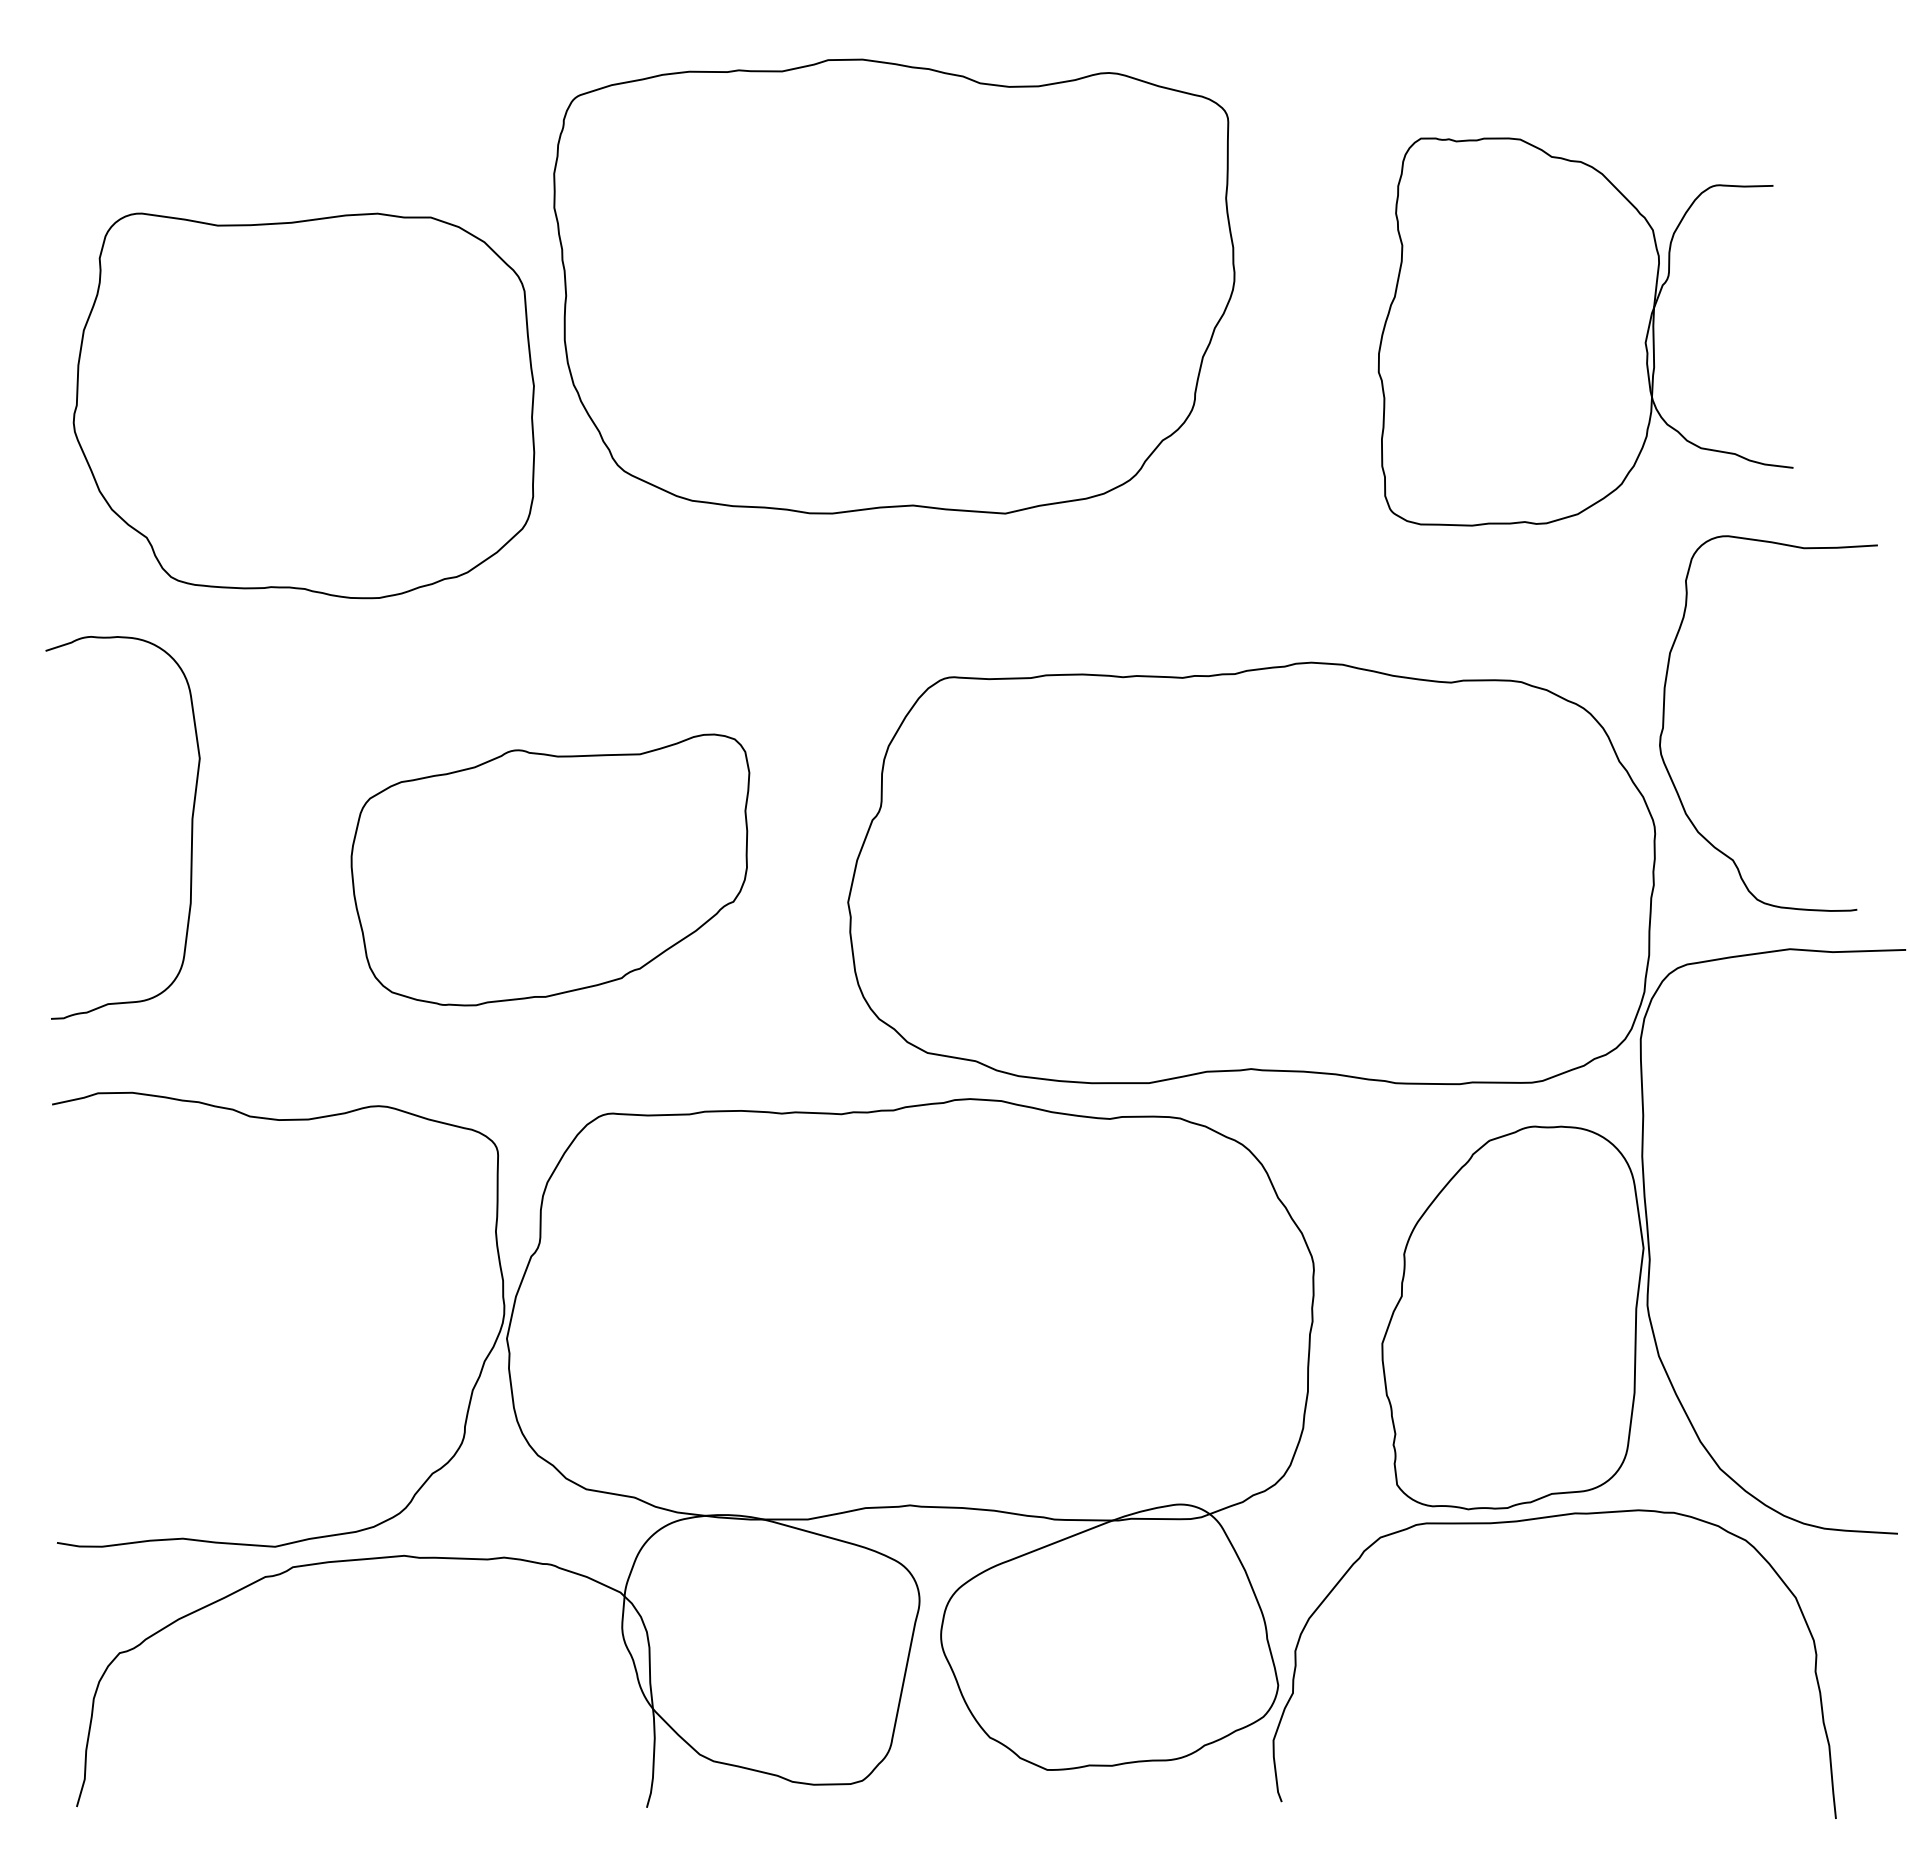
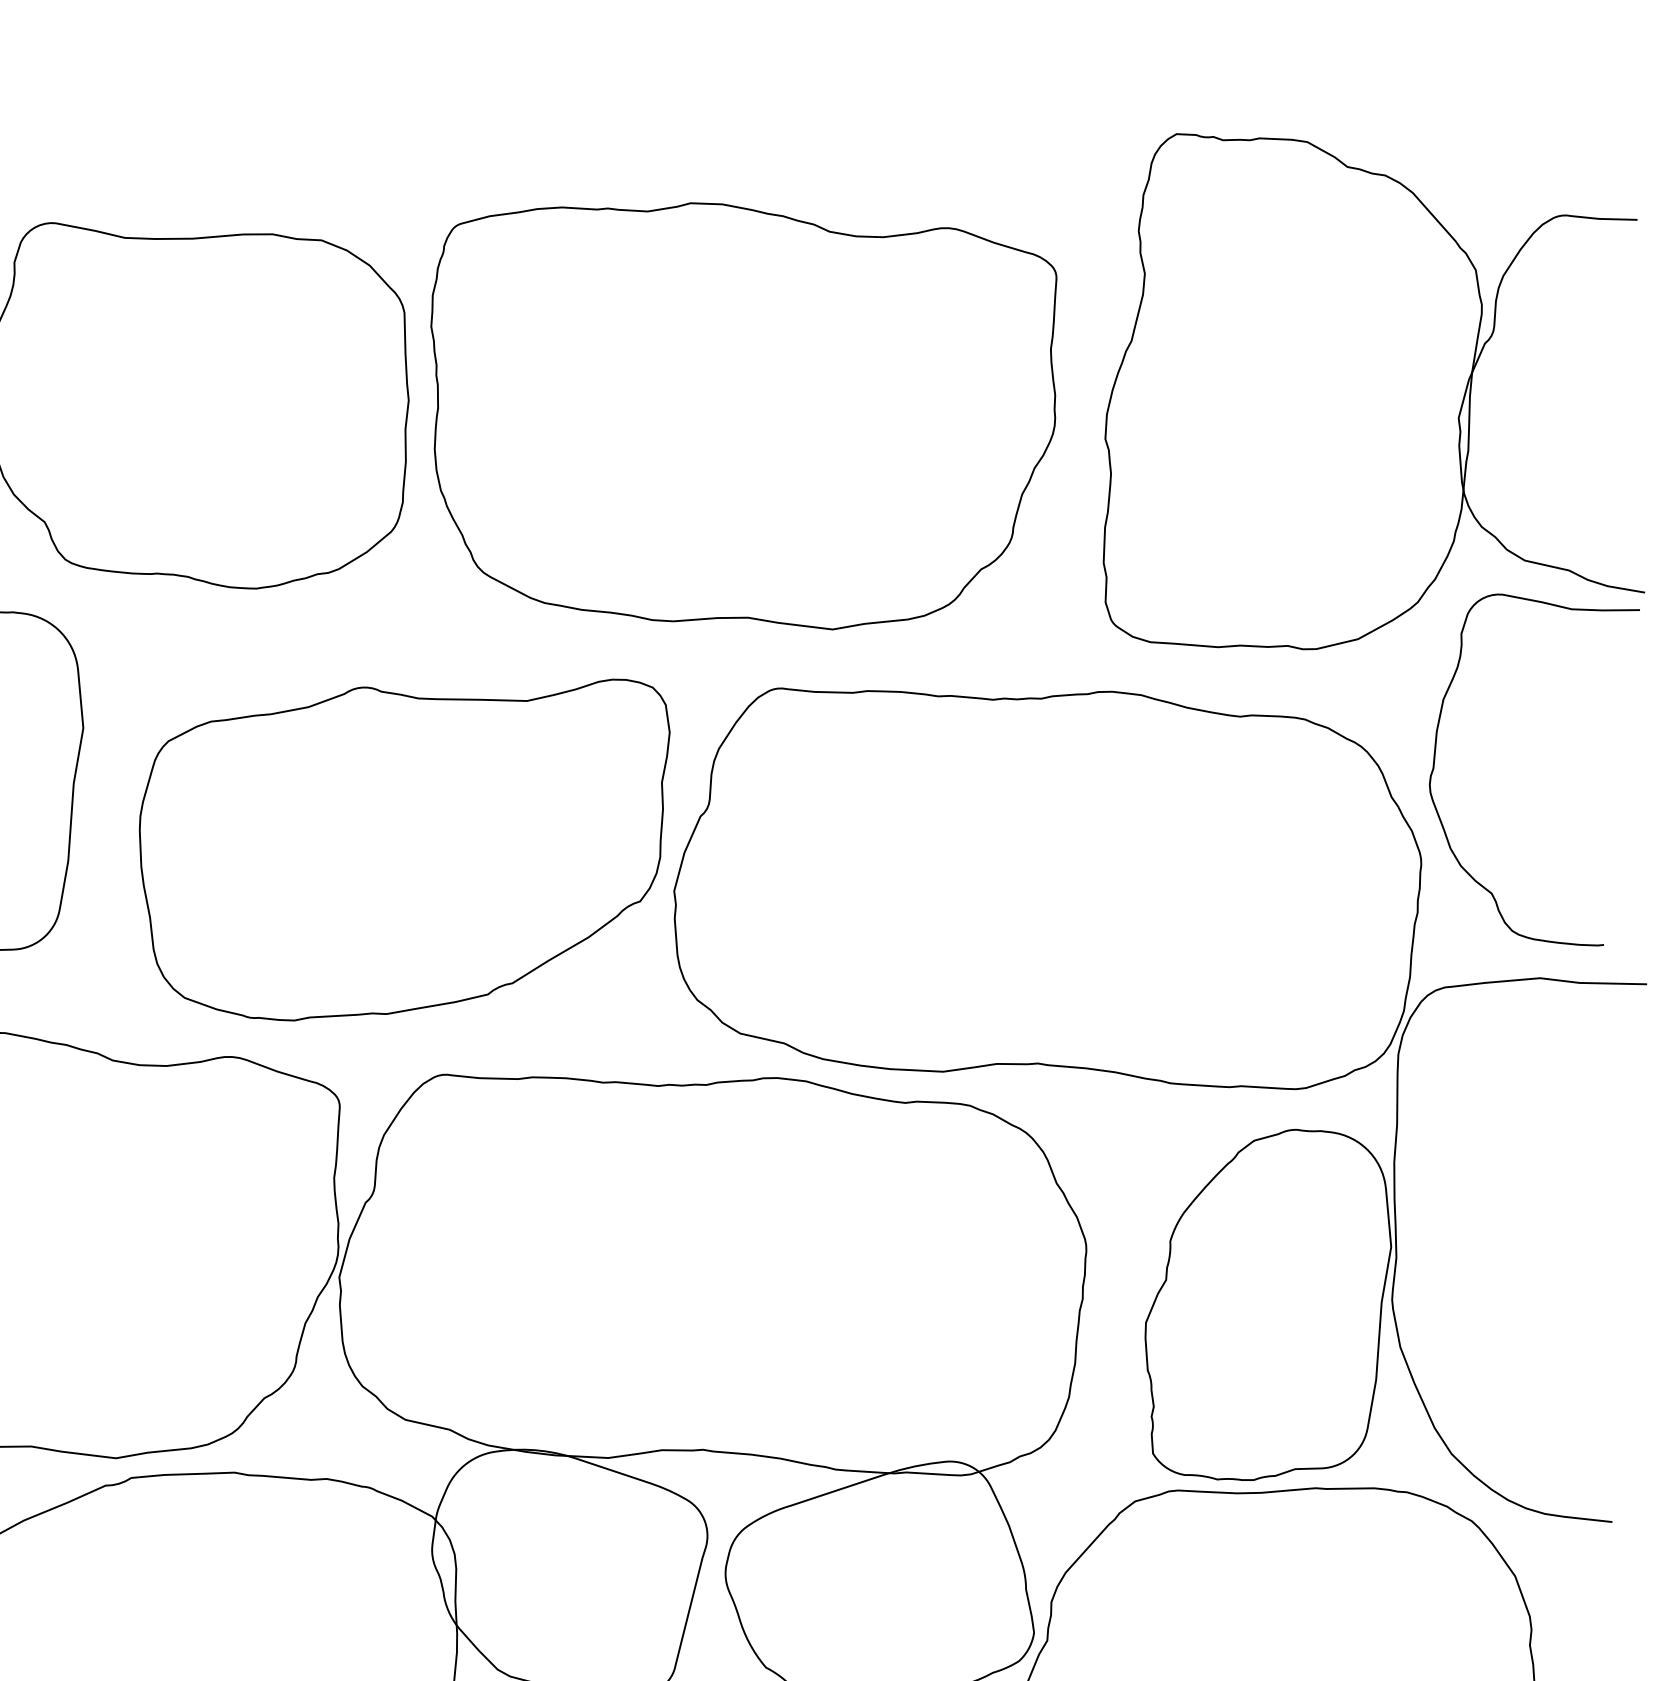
part: (894, 286) -> (741, 414), moved
part: (1585, 331) -> (1380, 399), size x1.43
part: (550, 869) -> (401, 846), size x1.43

